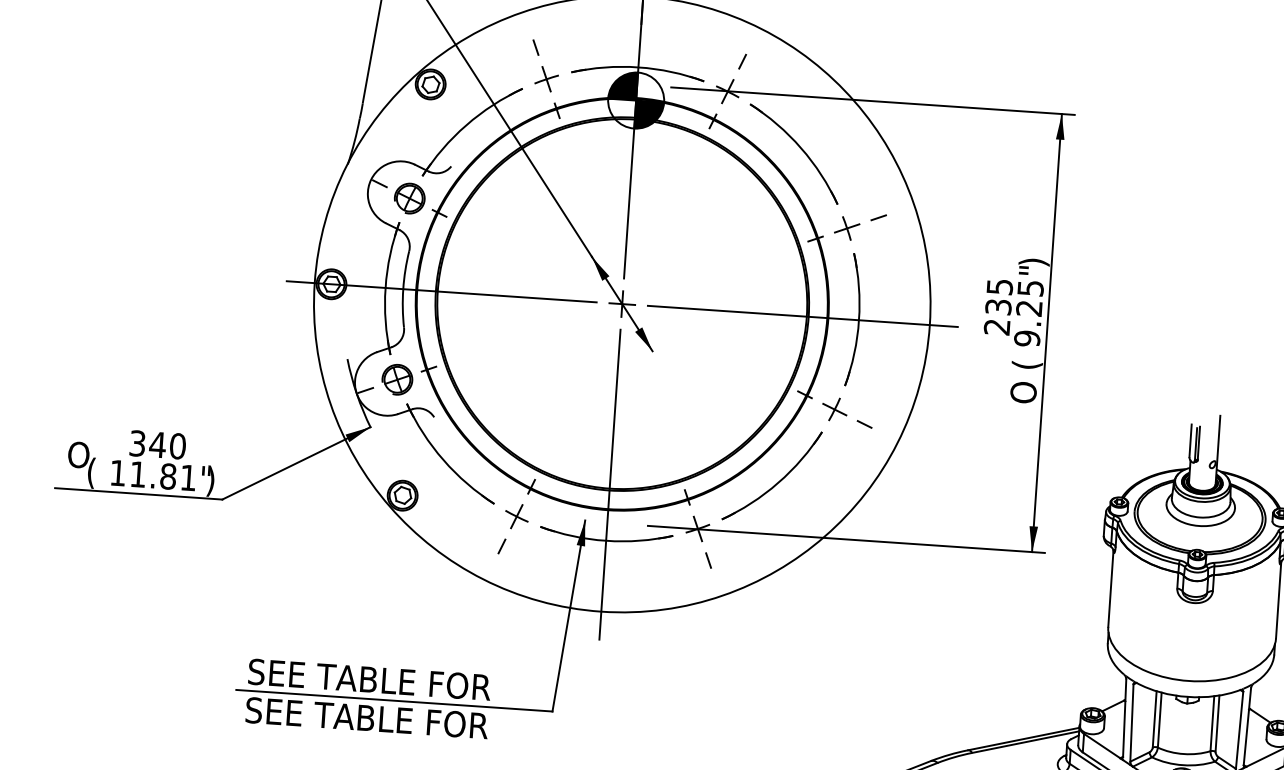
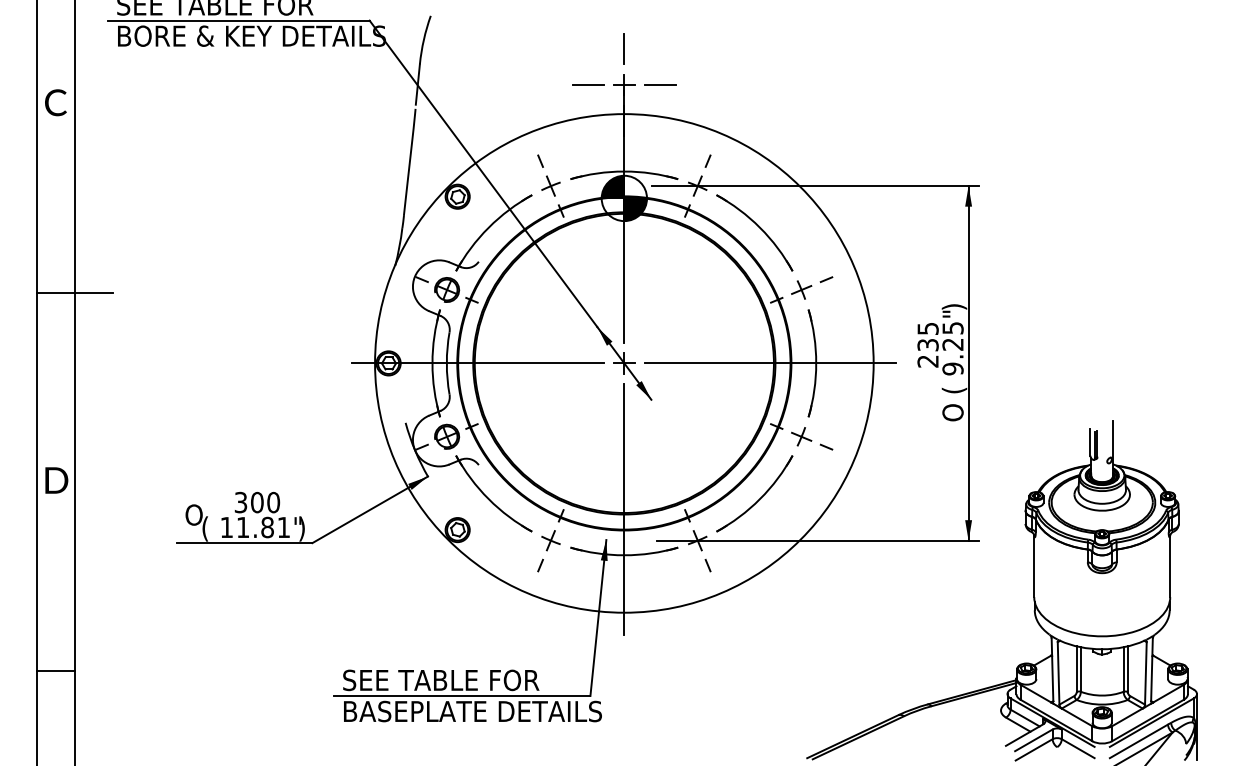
text: (158, 444) -> (257, 502), 340 -> 300
text: (405, 720) -> (472, 711), SEE TABLE FOR -> BASEPLATE DETAILS

